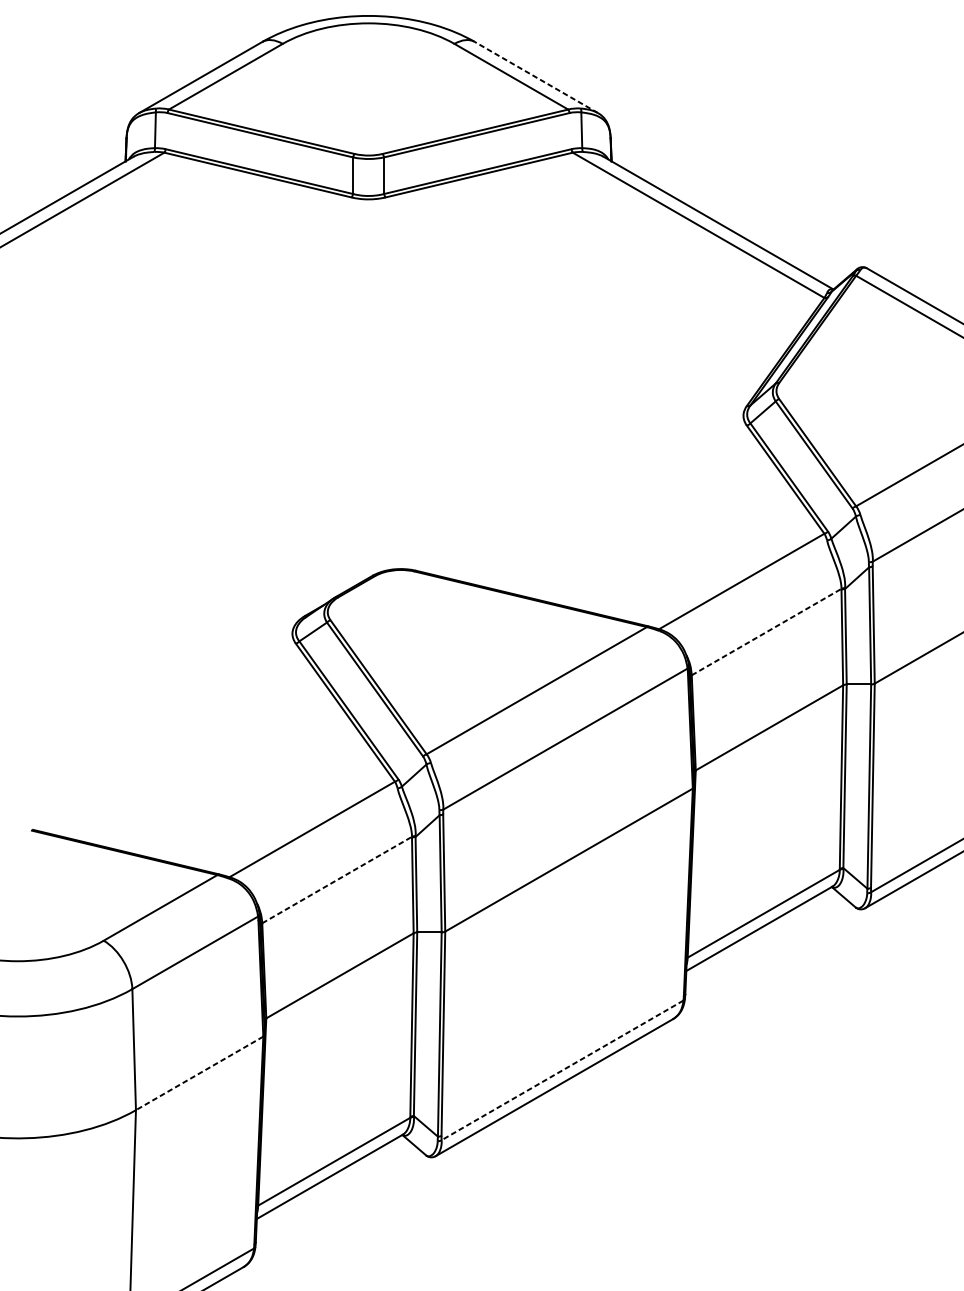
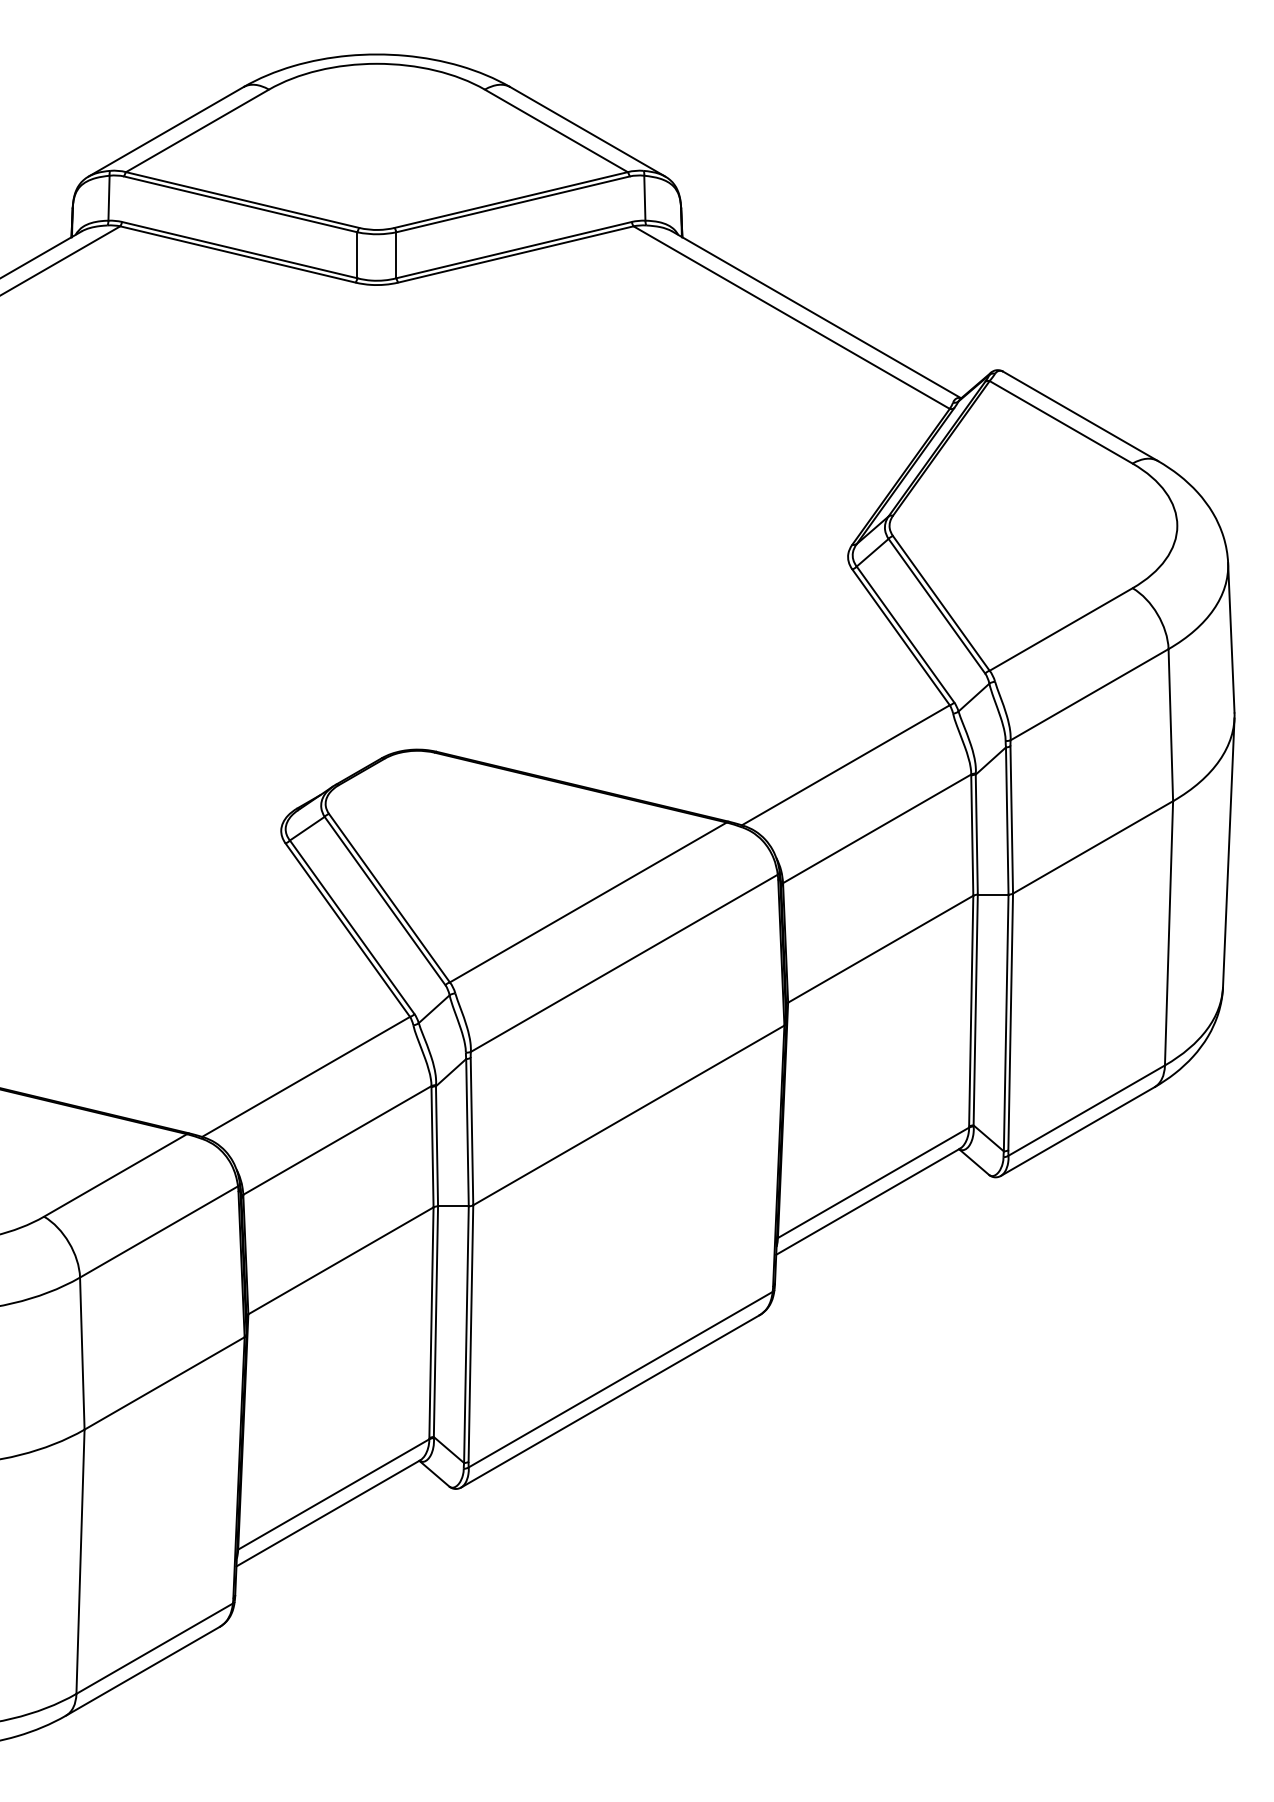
line: (536, 77) -> (587, 131), dashed -> solid
line: (766, 631) -> (877, 828), dashed -> solid
line: (337, 880) -> (337, 1140), dashed -> solid
line: (562, 1070) -> (620, 1379), dashed -> solid
line: (199, 1073) -> (164, 1383), dashed -> solid

